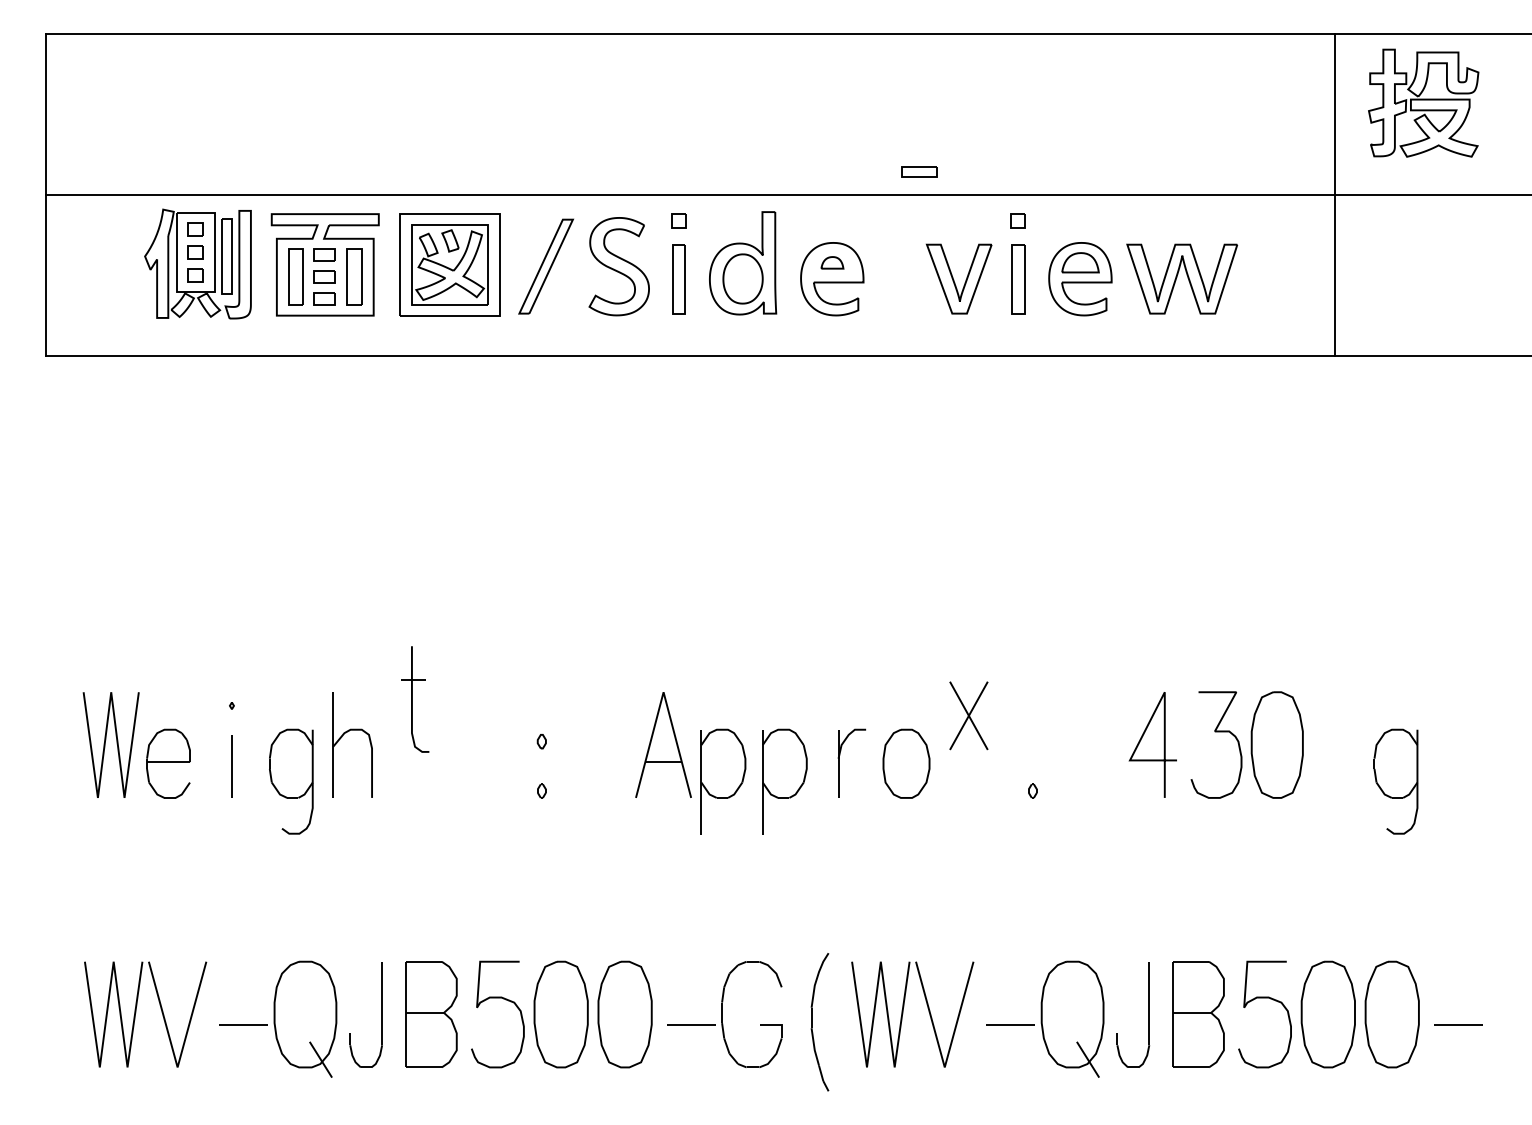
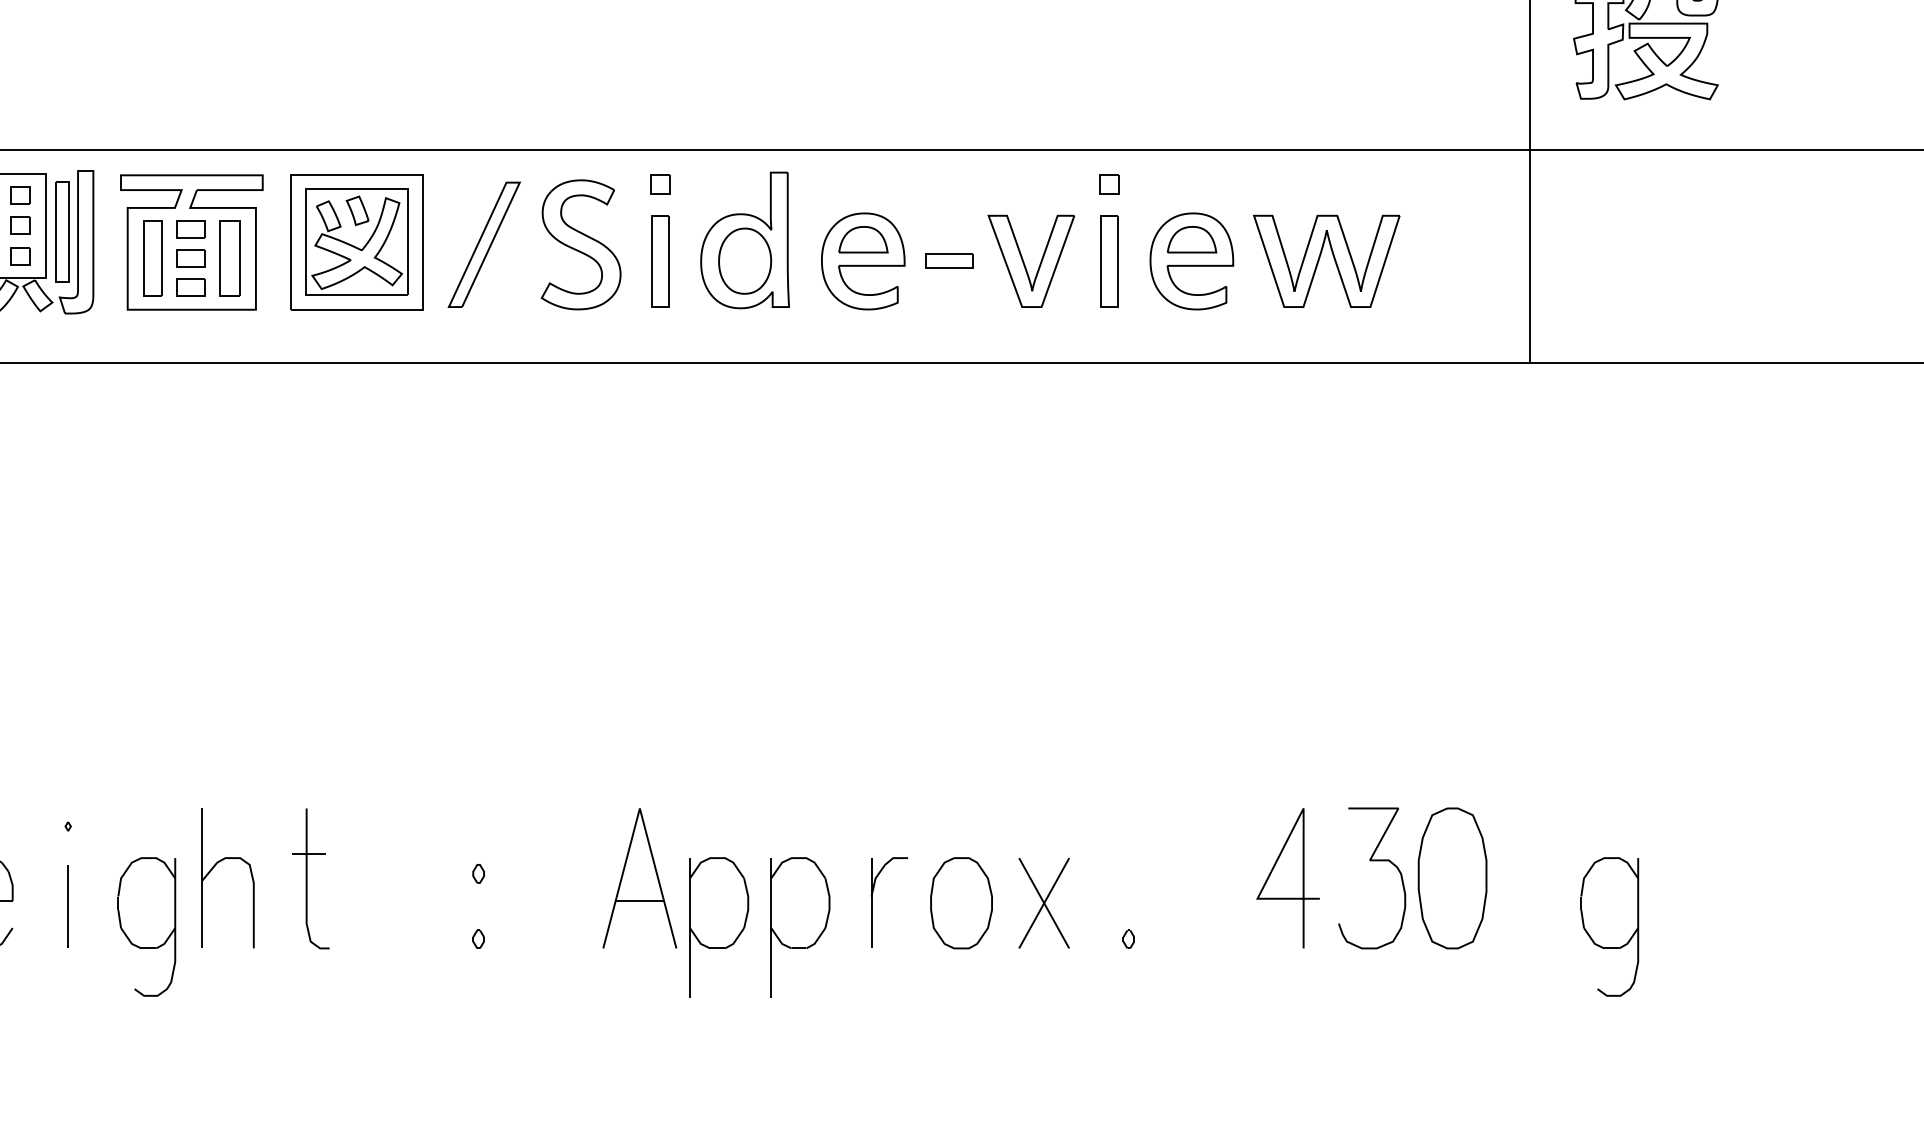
part: (919, 171) -> (949, 260), moved
part: (832, 262) -> (863, 239), size x1.67
part: (415, 699) -> (311, 878), moved
part: (968, 715) -> (1043, 902), moved

